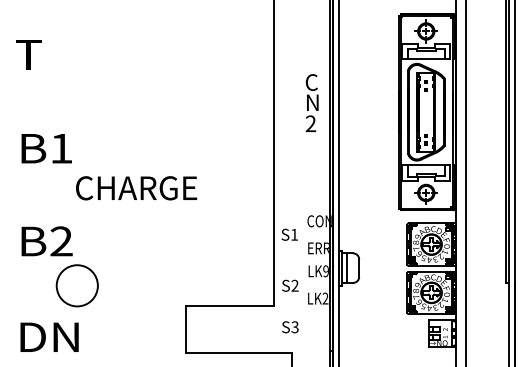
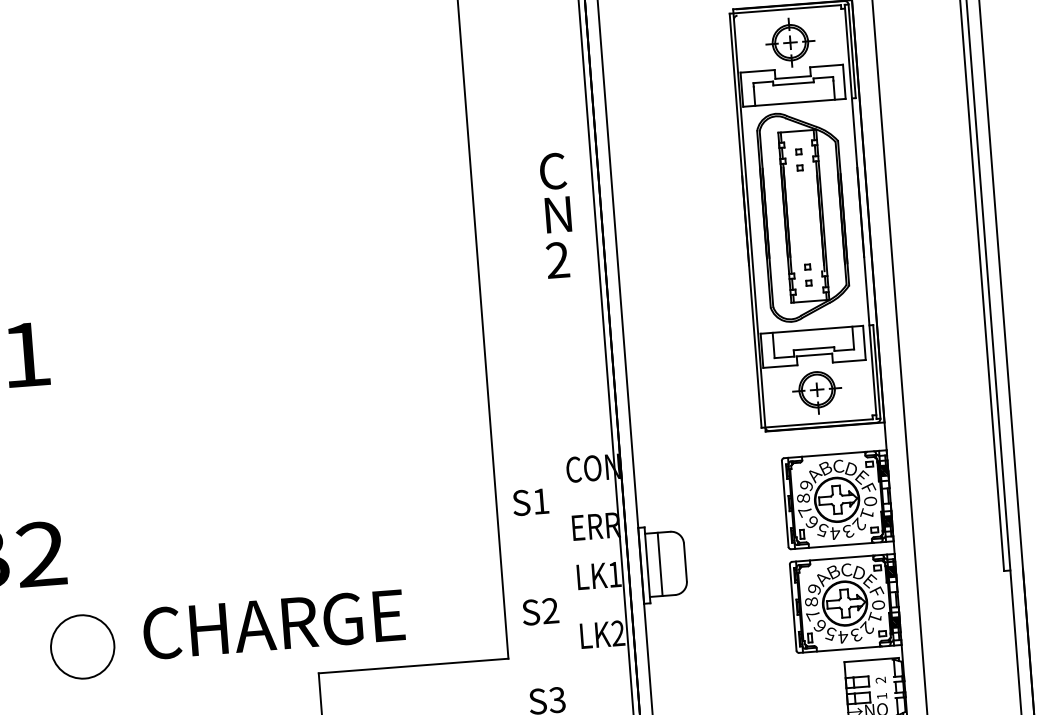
text: (136, 188) -> (273, 625), moved
text: (325, 271) -> (613, 575), LK9 -> LK1
circle: (77, 285) -> (83, 646), size x0.71

